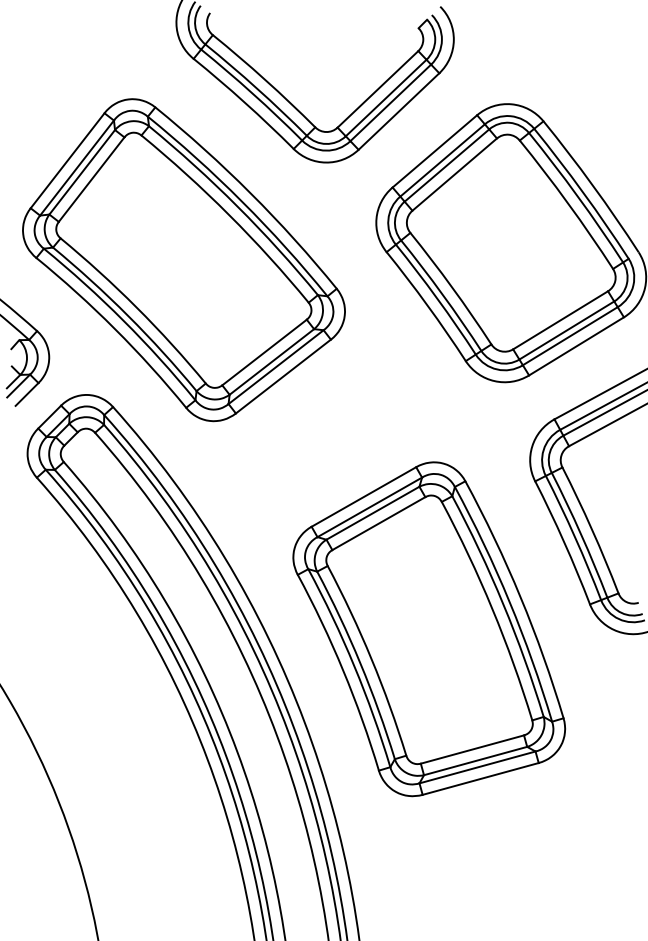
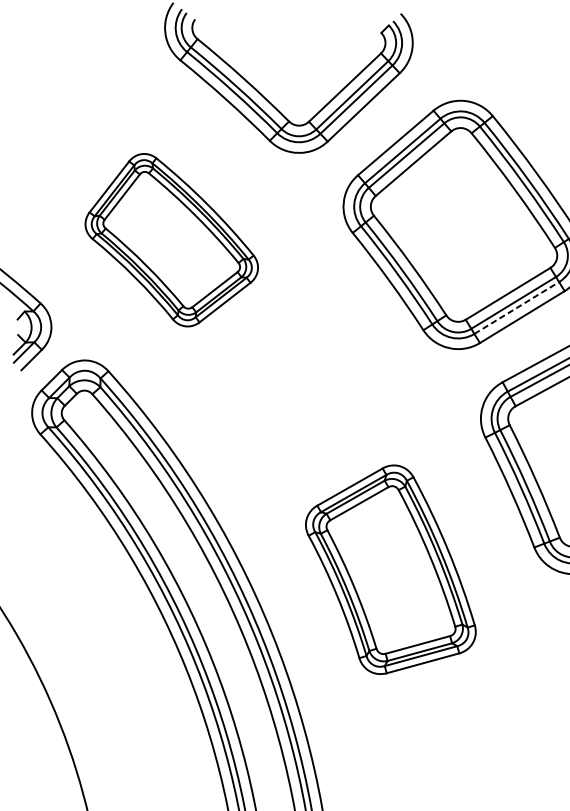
part: (183, 260) -> (171, 240), size x0.6
line: (570, 336) -> (516, 308), solid -> dashed
part: (429, 629) -> (391, 569), size x0.7

